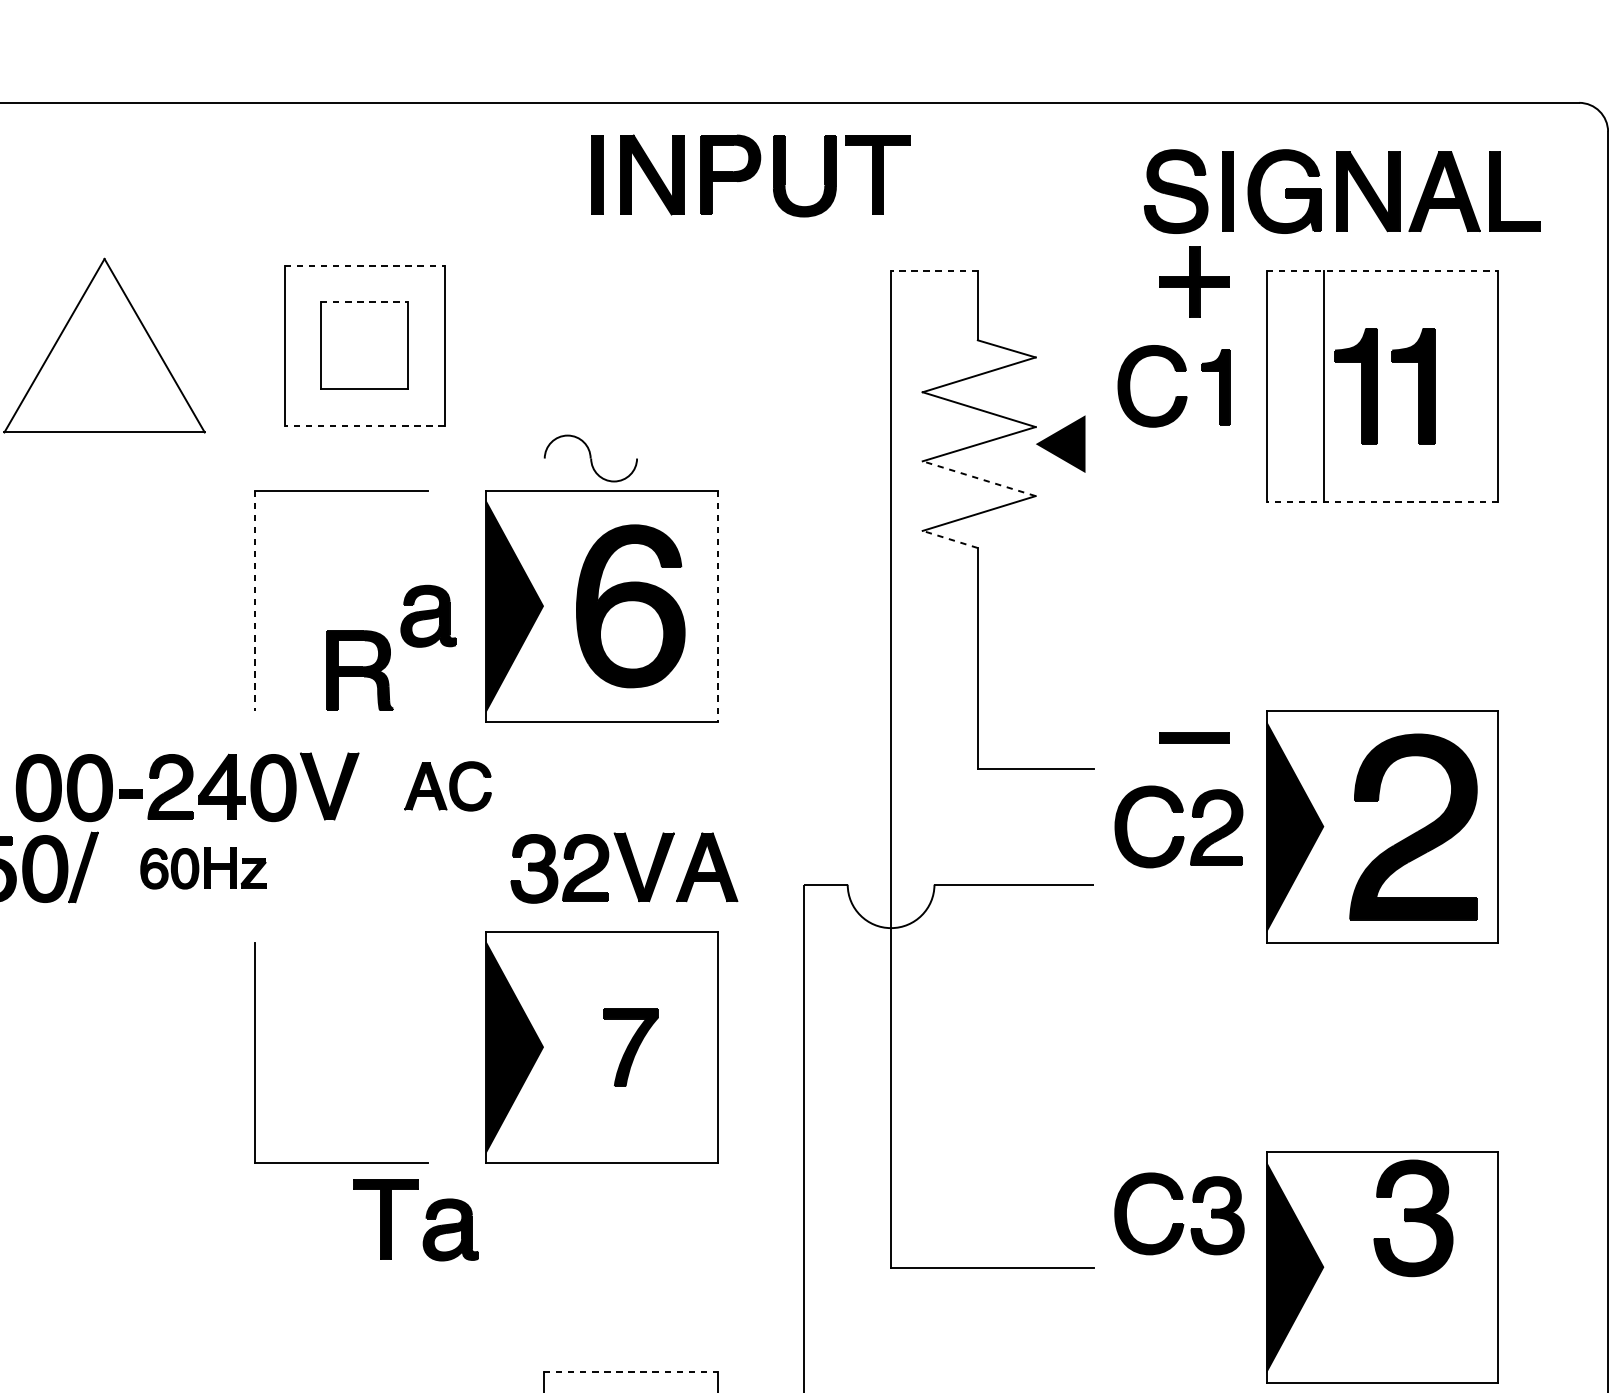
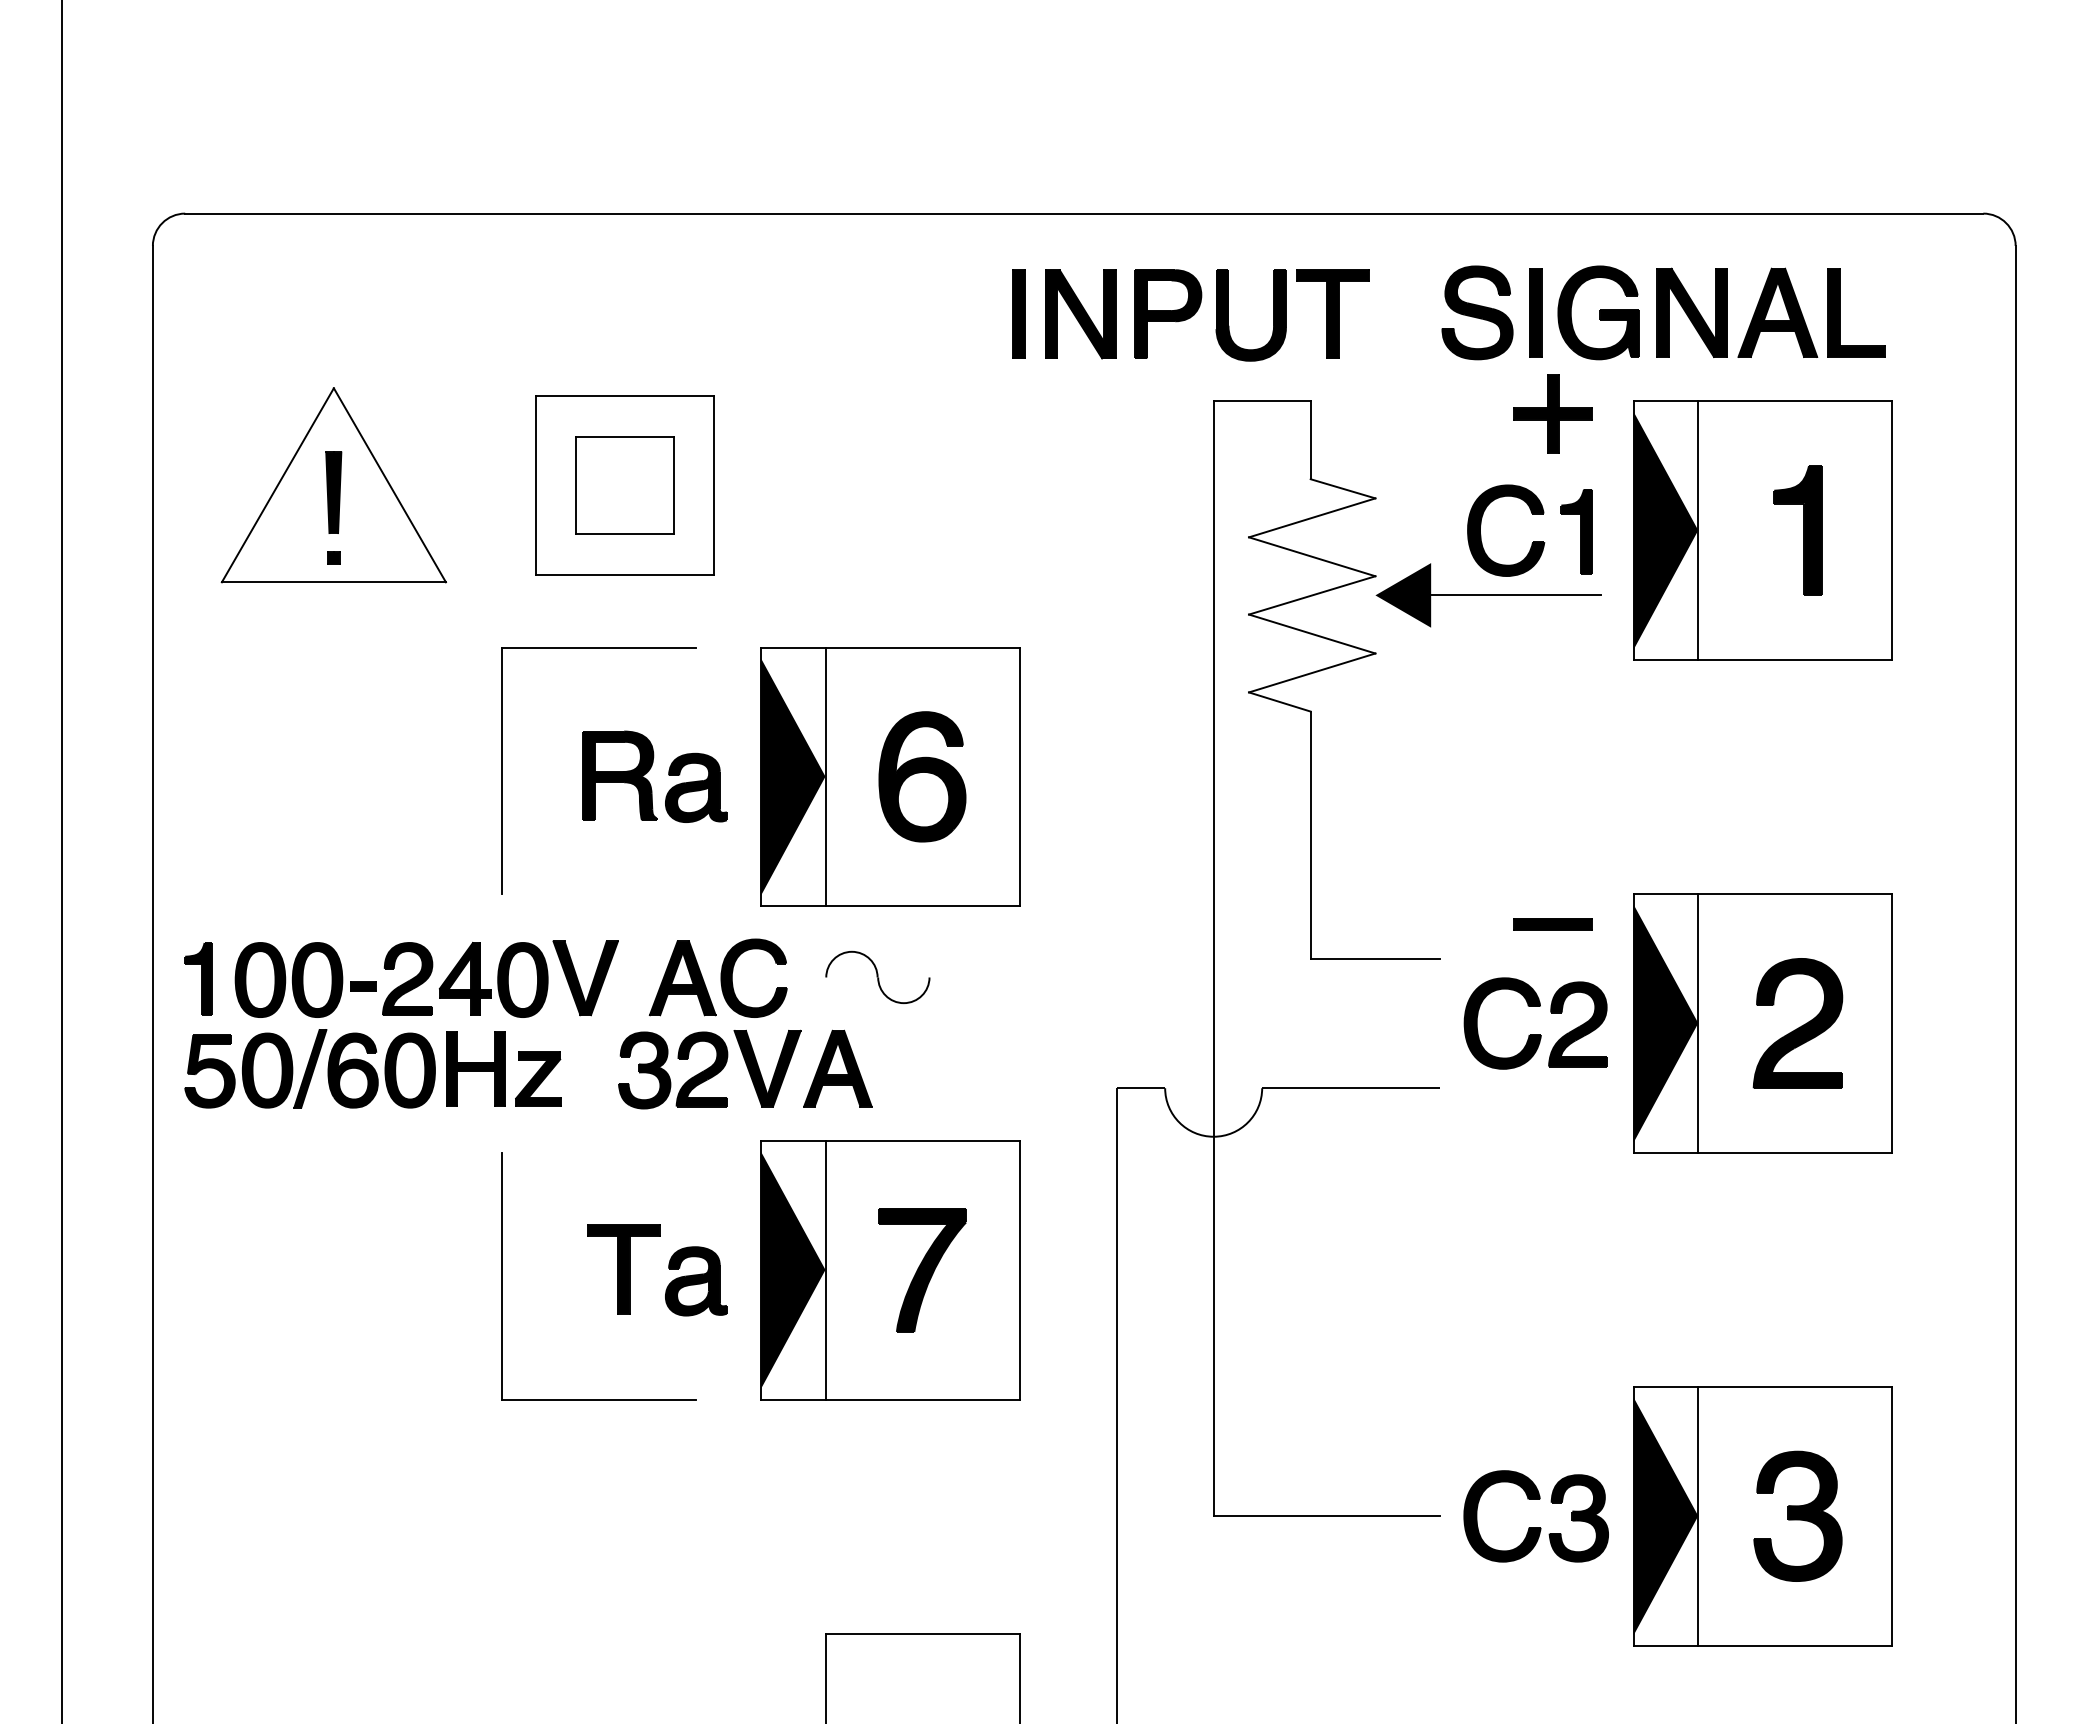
part: (750, 176) -> (1190, 315), moved
part: (1342, 191) -> (1663, 312), moved
line: (365, 265) -> (625, 395), dashed -> solid
line: (934, 270) -> (1262, 401), dashed -> solid
line: (1382, 270) -> (1763, 401), dashed -> solid
line: (364, 302) -> (624, 436), dashed -> solid
part: (104, 365) -> (333, 507), added
fill: (1295, 386) -> (1665, 530), added
part: (1355, 386) -> (1733, 530), removed
line: (364, 425) -> (624, 574), dashed -> solid
line: (1161, 444) -> (1516, 595), added
part: (590, 457) -> (877, 976), moved
line: (978, 478) -> (1311, 633), dashed -> solid
line: (1381, 502) -> (1762, 660), dashed -> solid
line: (949, 539) -> (1279, 701), dashed -> solid
line: (255, 601) -> (502, 771), dashed -> solid
line: (544, 606) -> (825, 776), added
part: (630, 606) -> (922, 776), size x0.71
line: (717, 606) -> (1019, 777), dashed -> solid
part: (359, 670) -> (619, 775), moved
part: (447, 785) -> (717, 977), size x1.43
line: (1324, 826) -> (1698, 1023), added
part: (1413, 826) -> (1797, 1023), size x0.62
part: (203, 868) -> (444, 1069), size x1.67
part: (624, 868) -> (745, 1069), moved
line: (544, 1046) -> (825, 1269), added
part: (630, 1047) -> (922, 1270), size x1.43
part: (1413, 1217) -> (1797, 1515), moved
part: (426, 1218) -> (668, 1268), moved
part: (1178, 1223) -> (1535, 1527), moved
line: (1324, 1267) -> (1698, 1516), added
line: (631, 1372) -> (923, 1633), dashed -> solid

